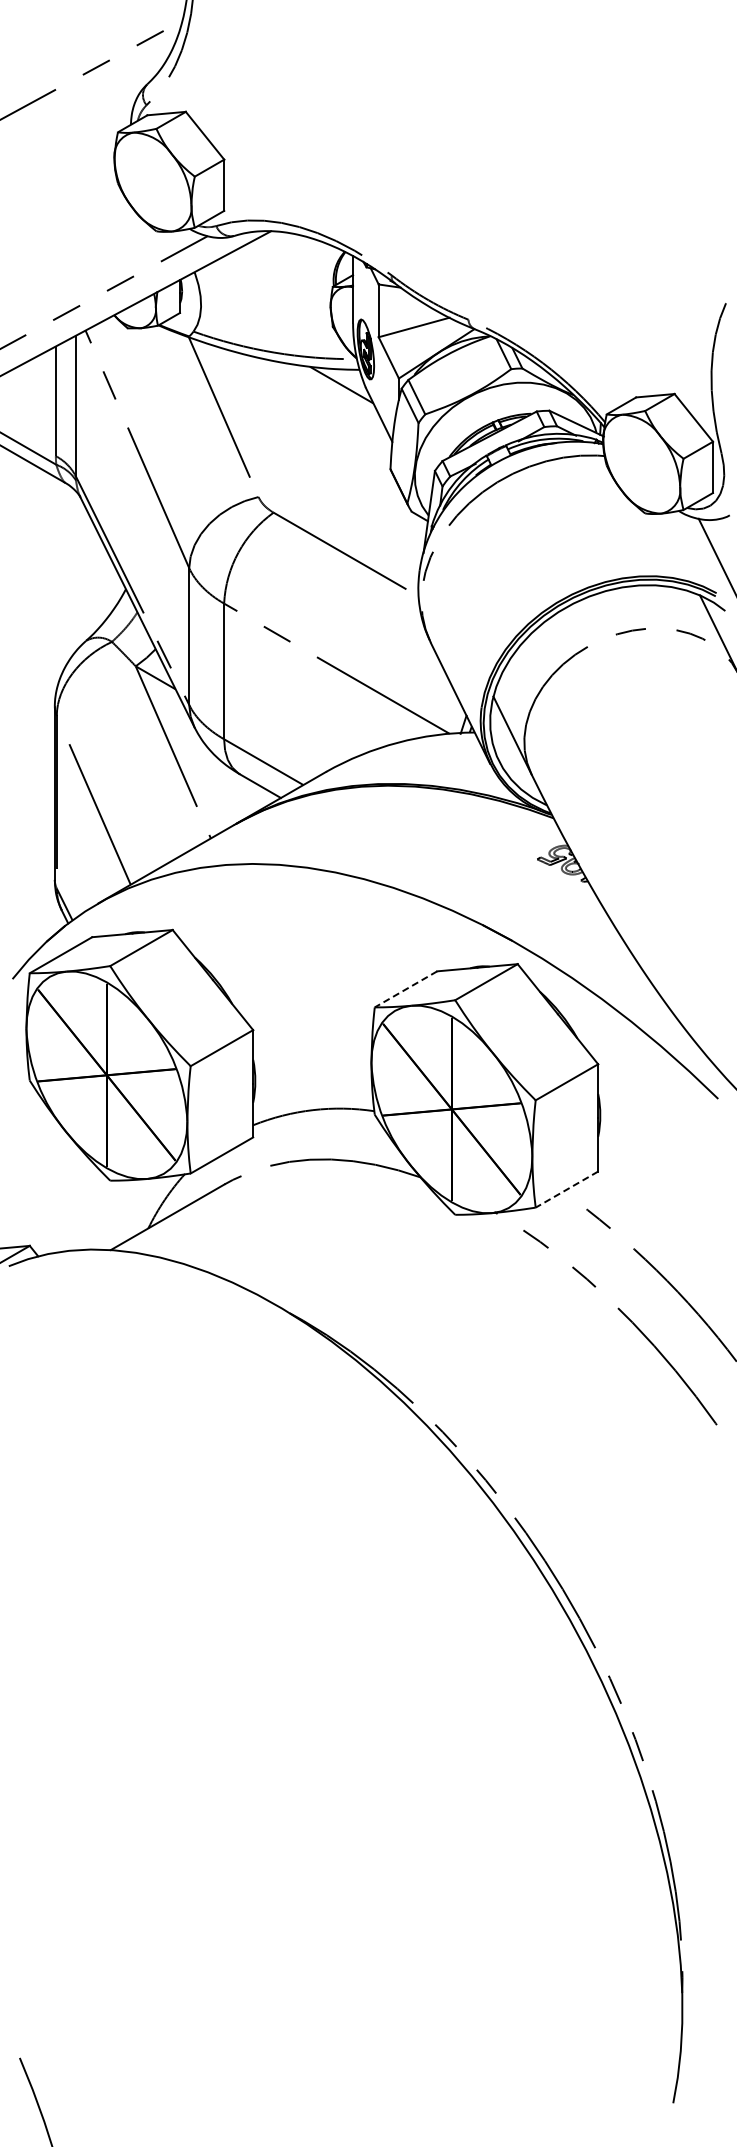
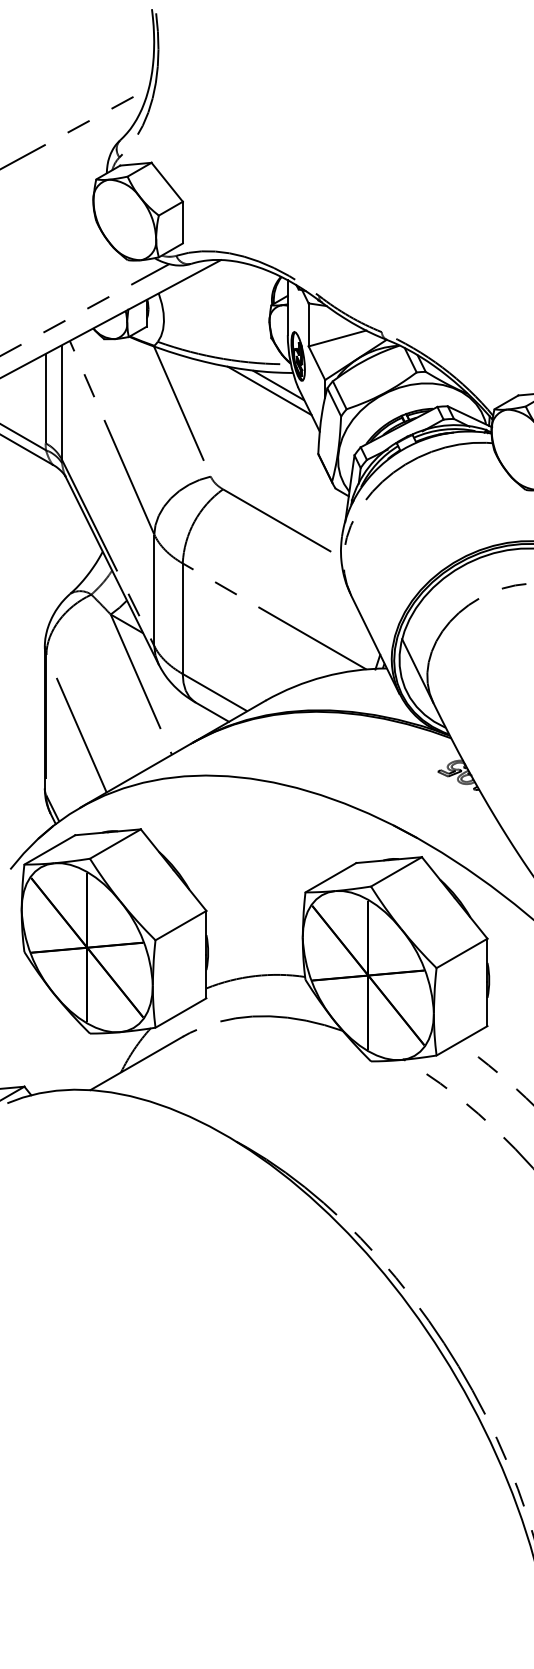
line: (330, 391) -> (269, 390), added
line: (405, 989) -> (330, 877), dashed -> solid
line: (566, 1189) -> (461, 1040), dashed -> solid

